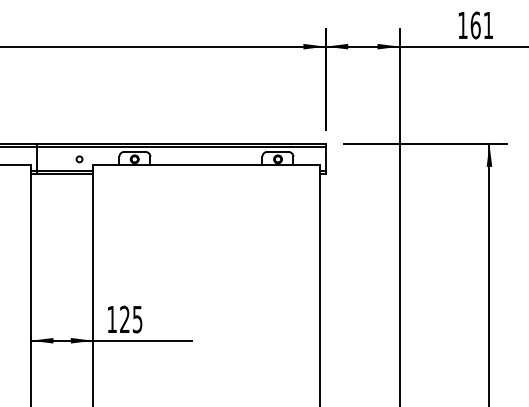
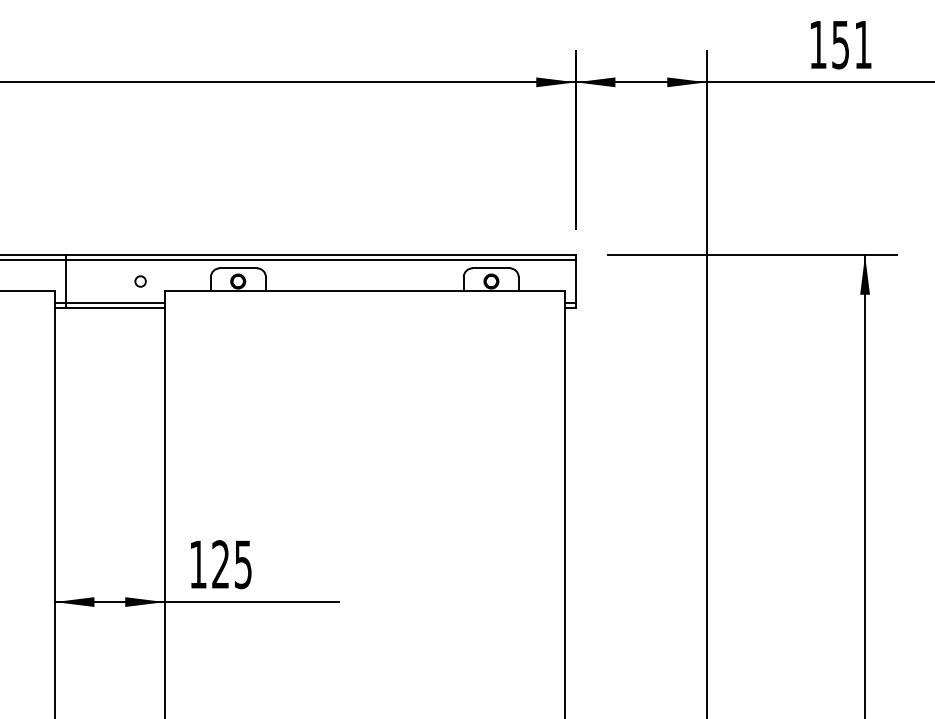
text: (475, 25) -> (840, 44), 161 -> 151

